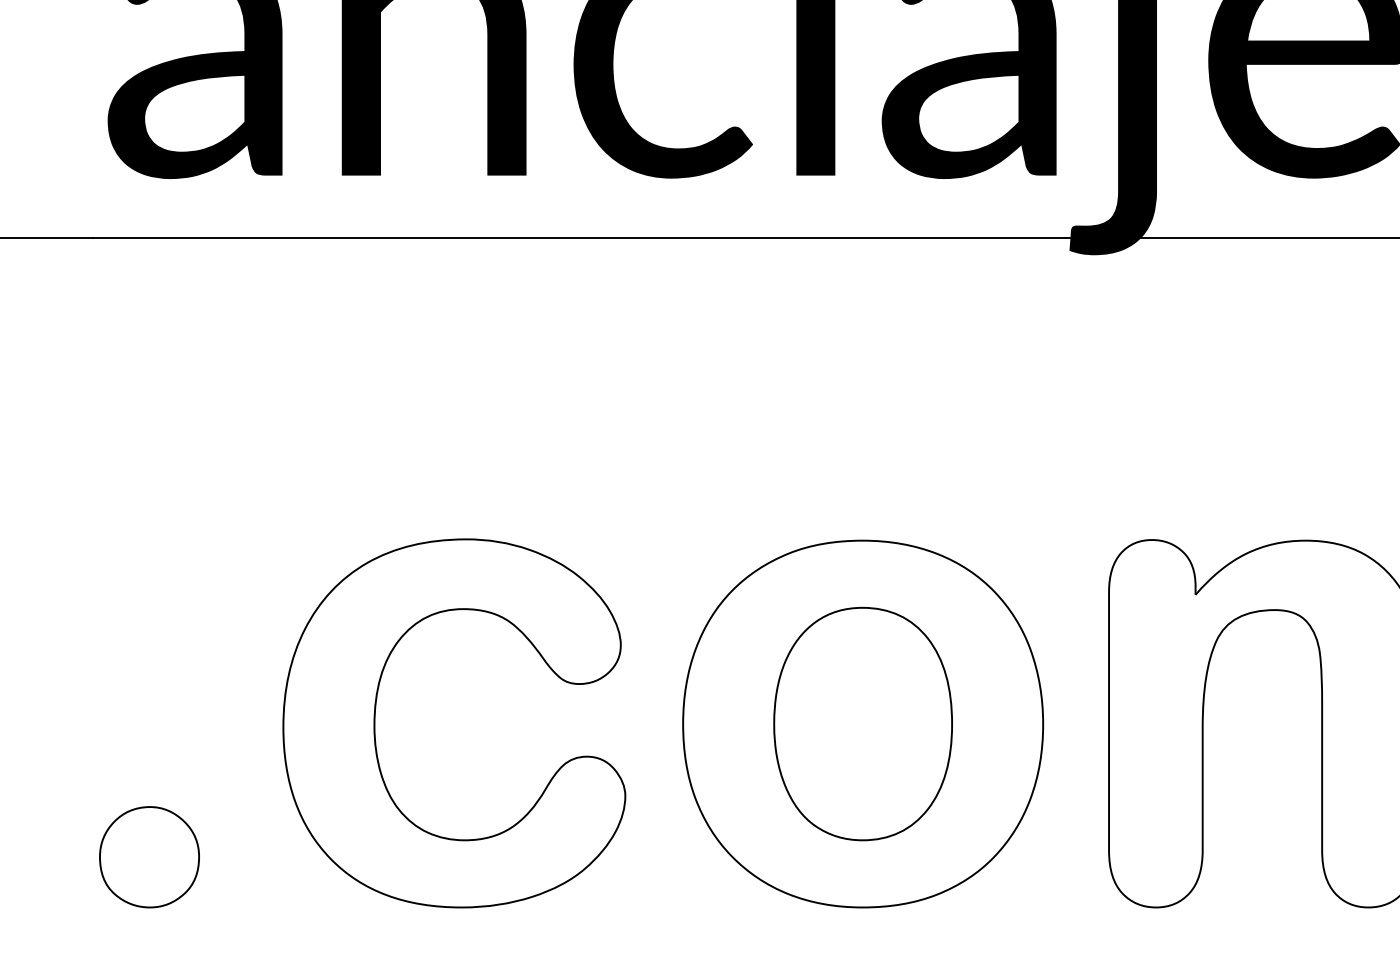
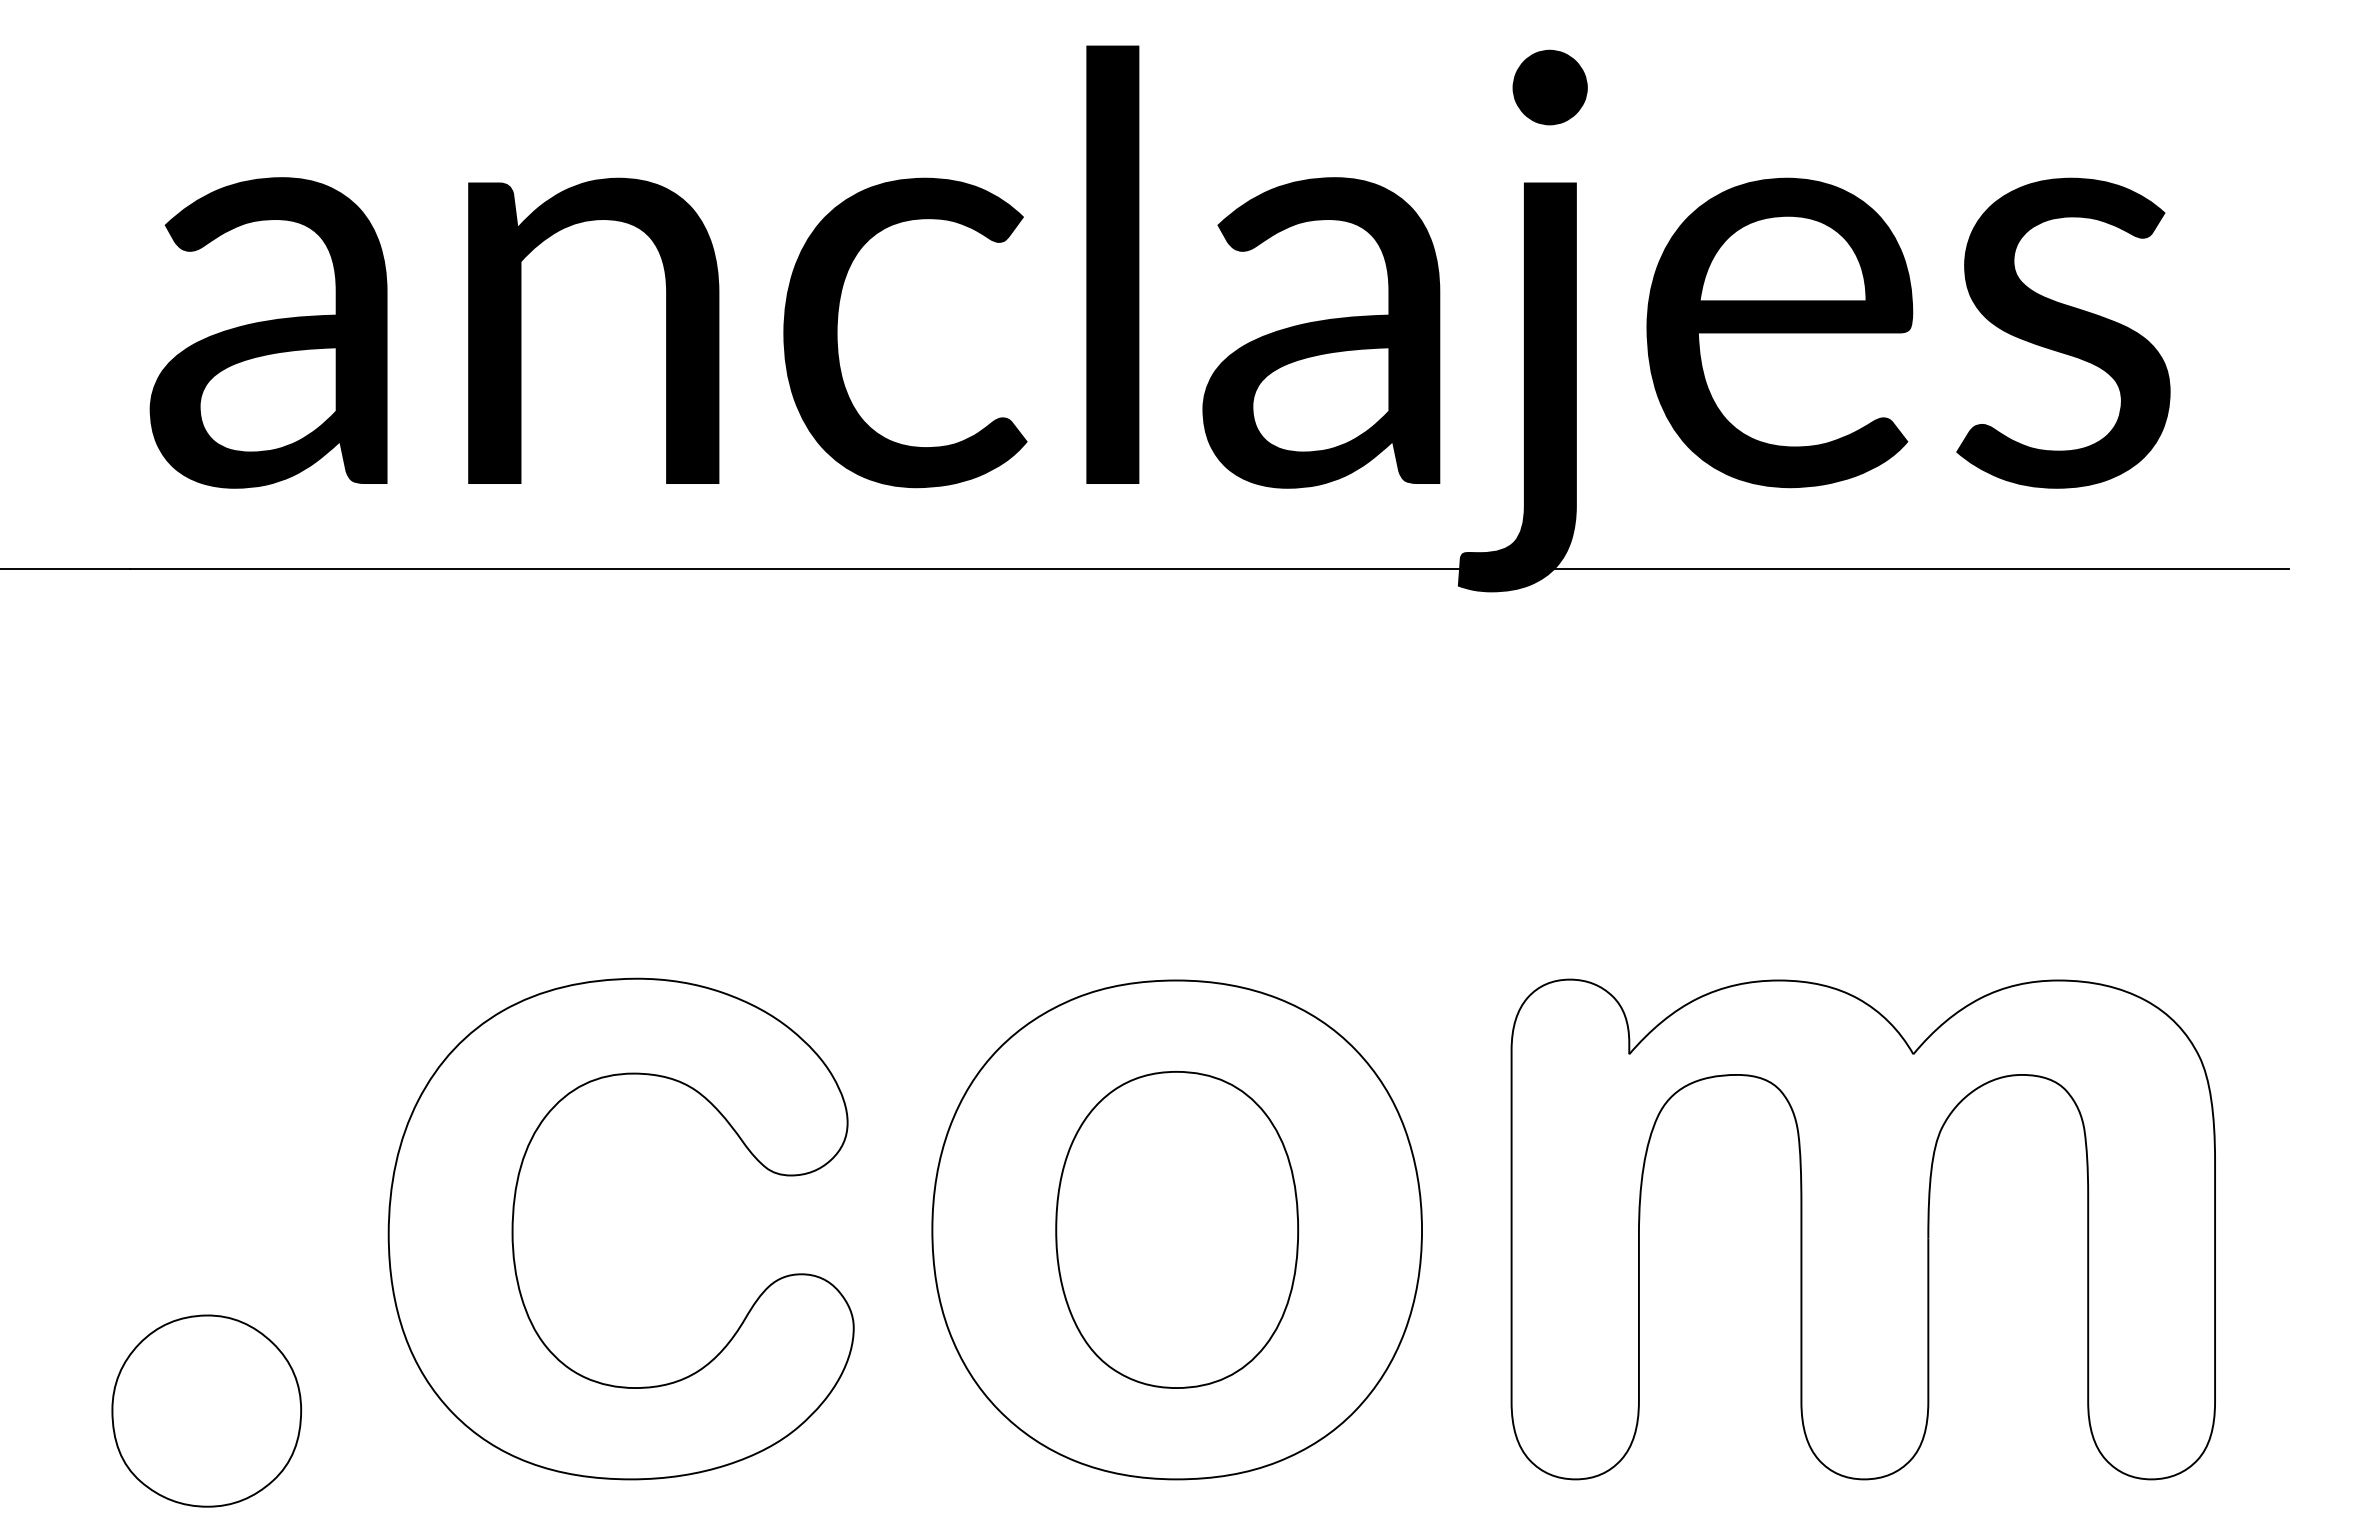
part: (149, 856) -> (206, 1410), size x1.4

